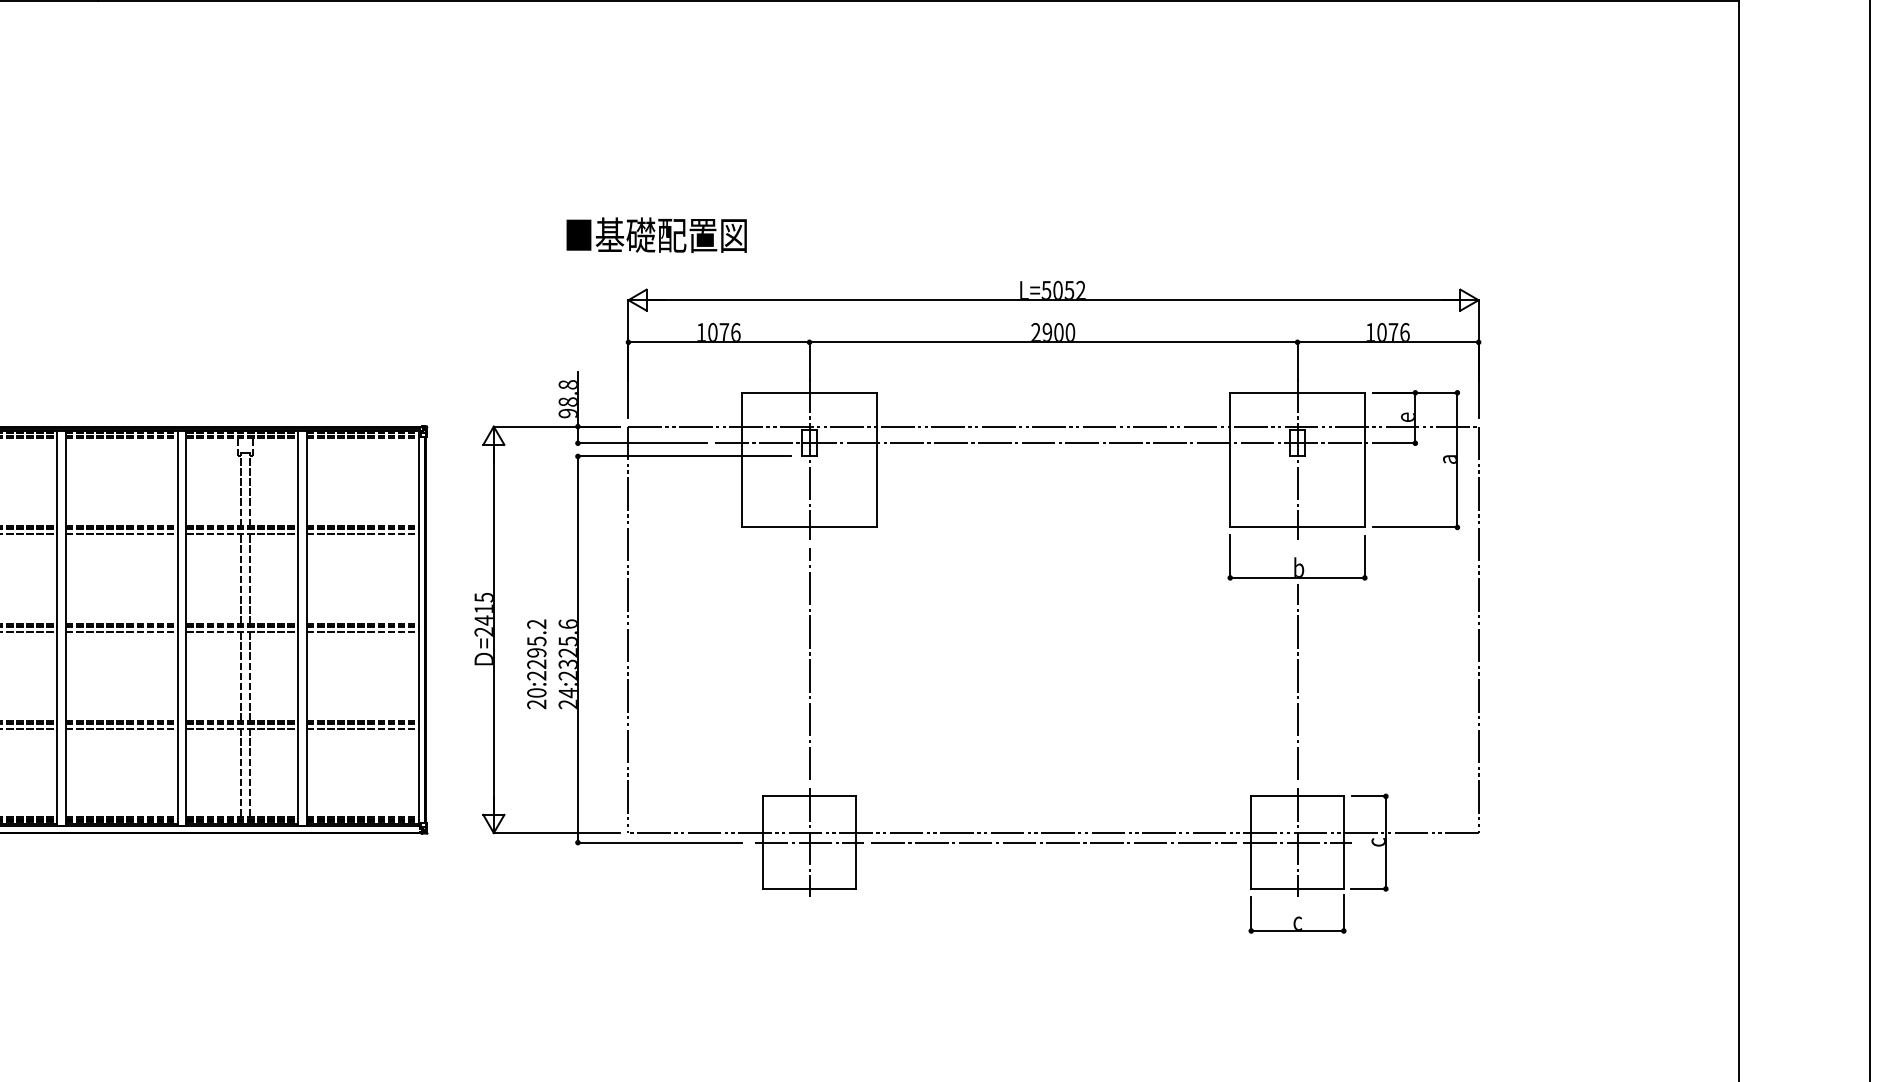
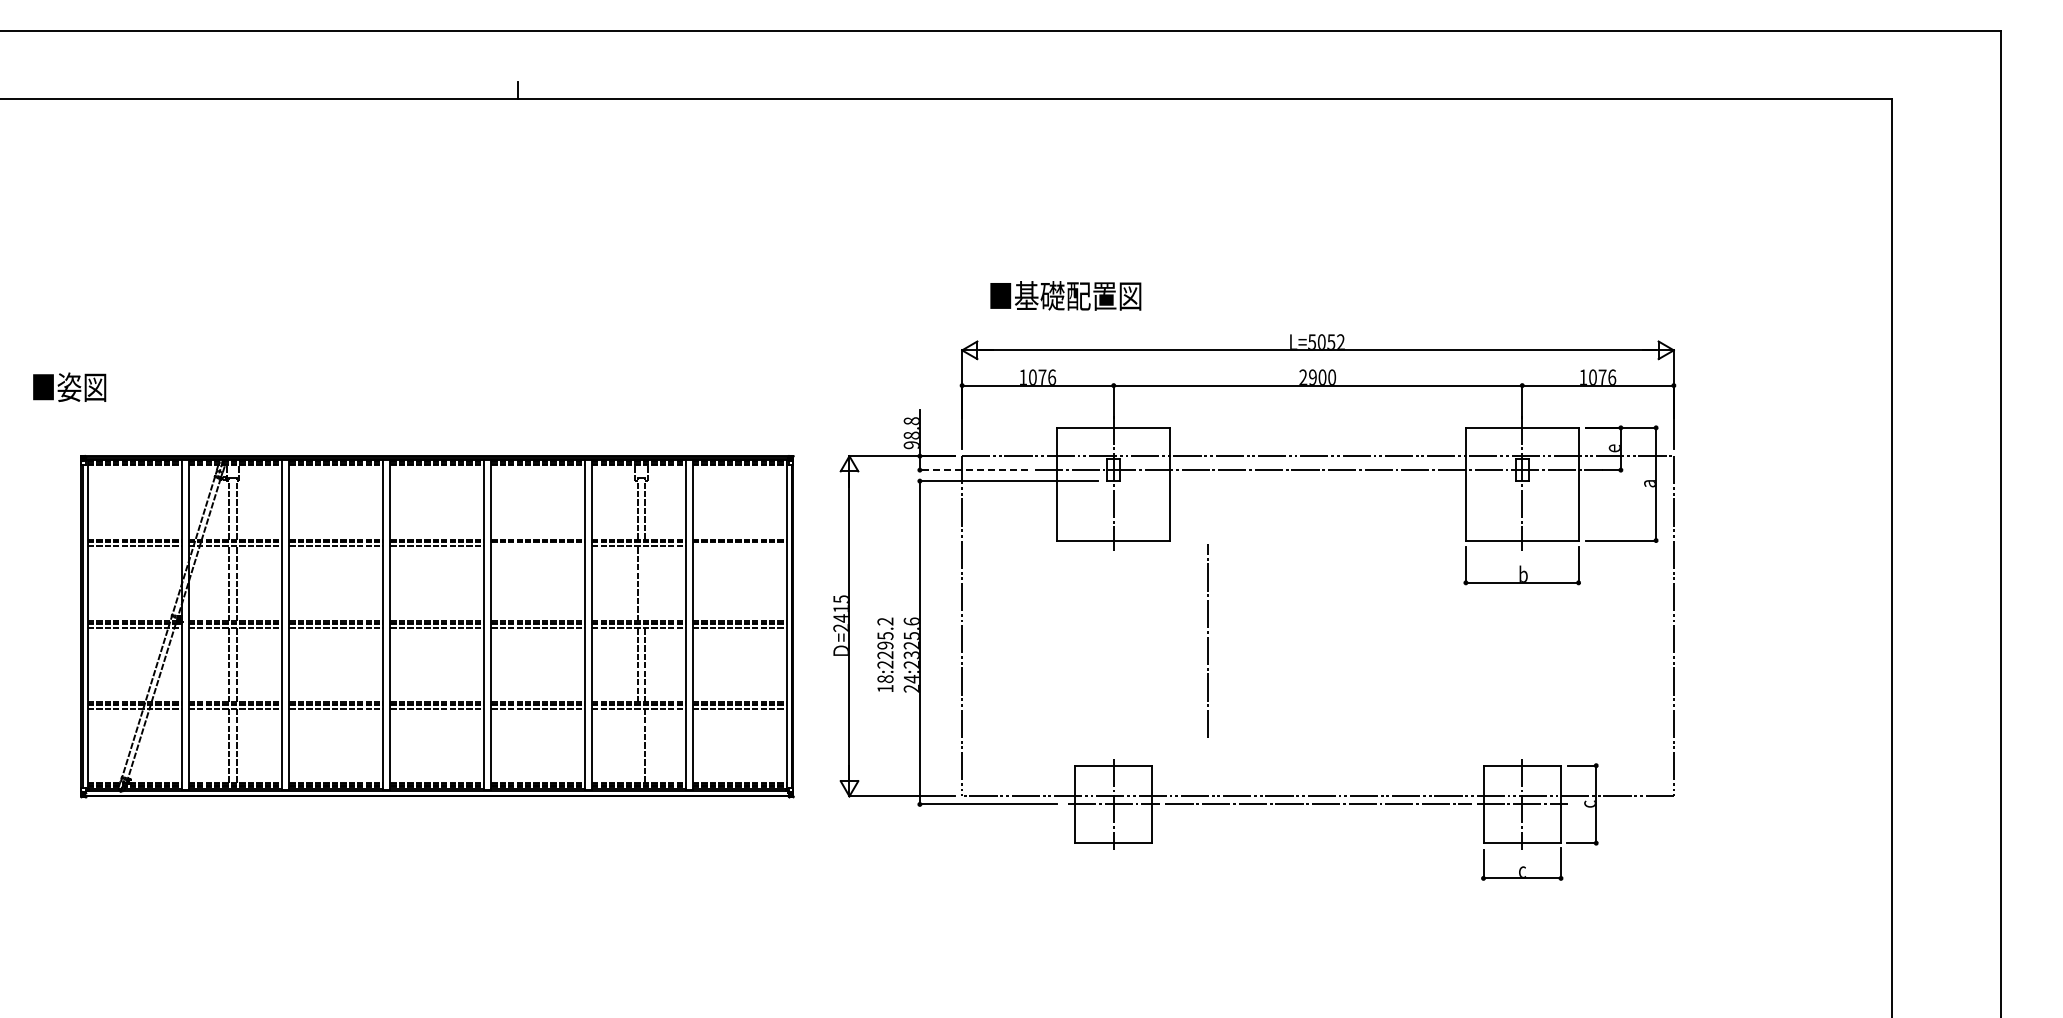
text: (656, 234) -> (1065, 295), moved
line: (641, 443) -> (973, 470), solid -> dashed
line: (122, 533) -> (538, 545), removed
line: (362, 533) -> (739, 545), removed
line: (250, 578) -> (645, 583), removed
line: (809, 663) -> (1207, 640), moved
line: (1297, 682) -> (1522, 670), removed
text: (536, 698) -> (885, 683), 20:2295.2 -> 18:2295.2
line: (240, 772) -> (637, 745), removed

